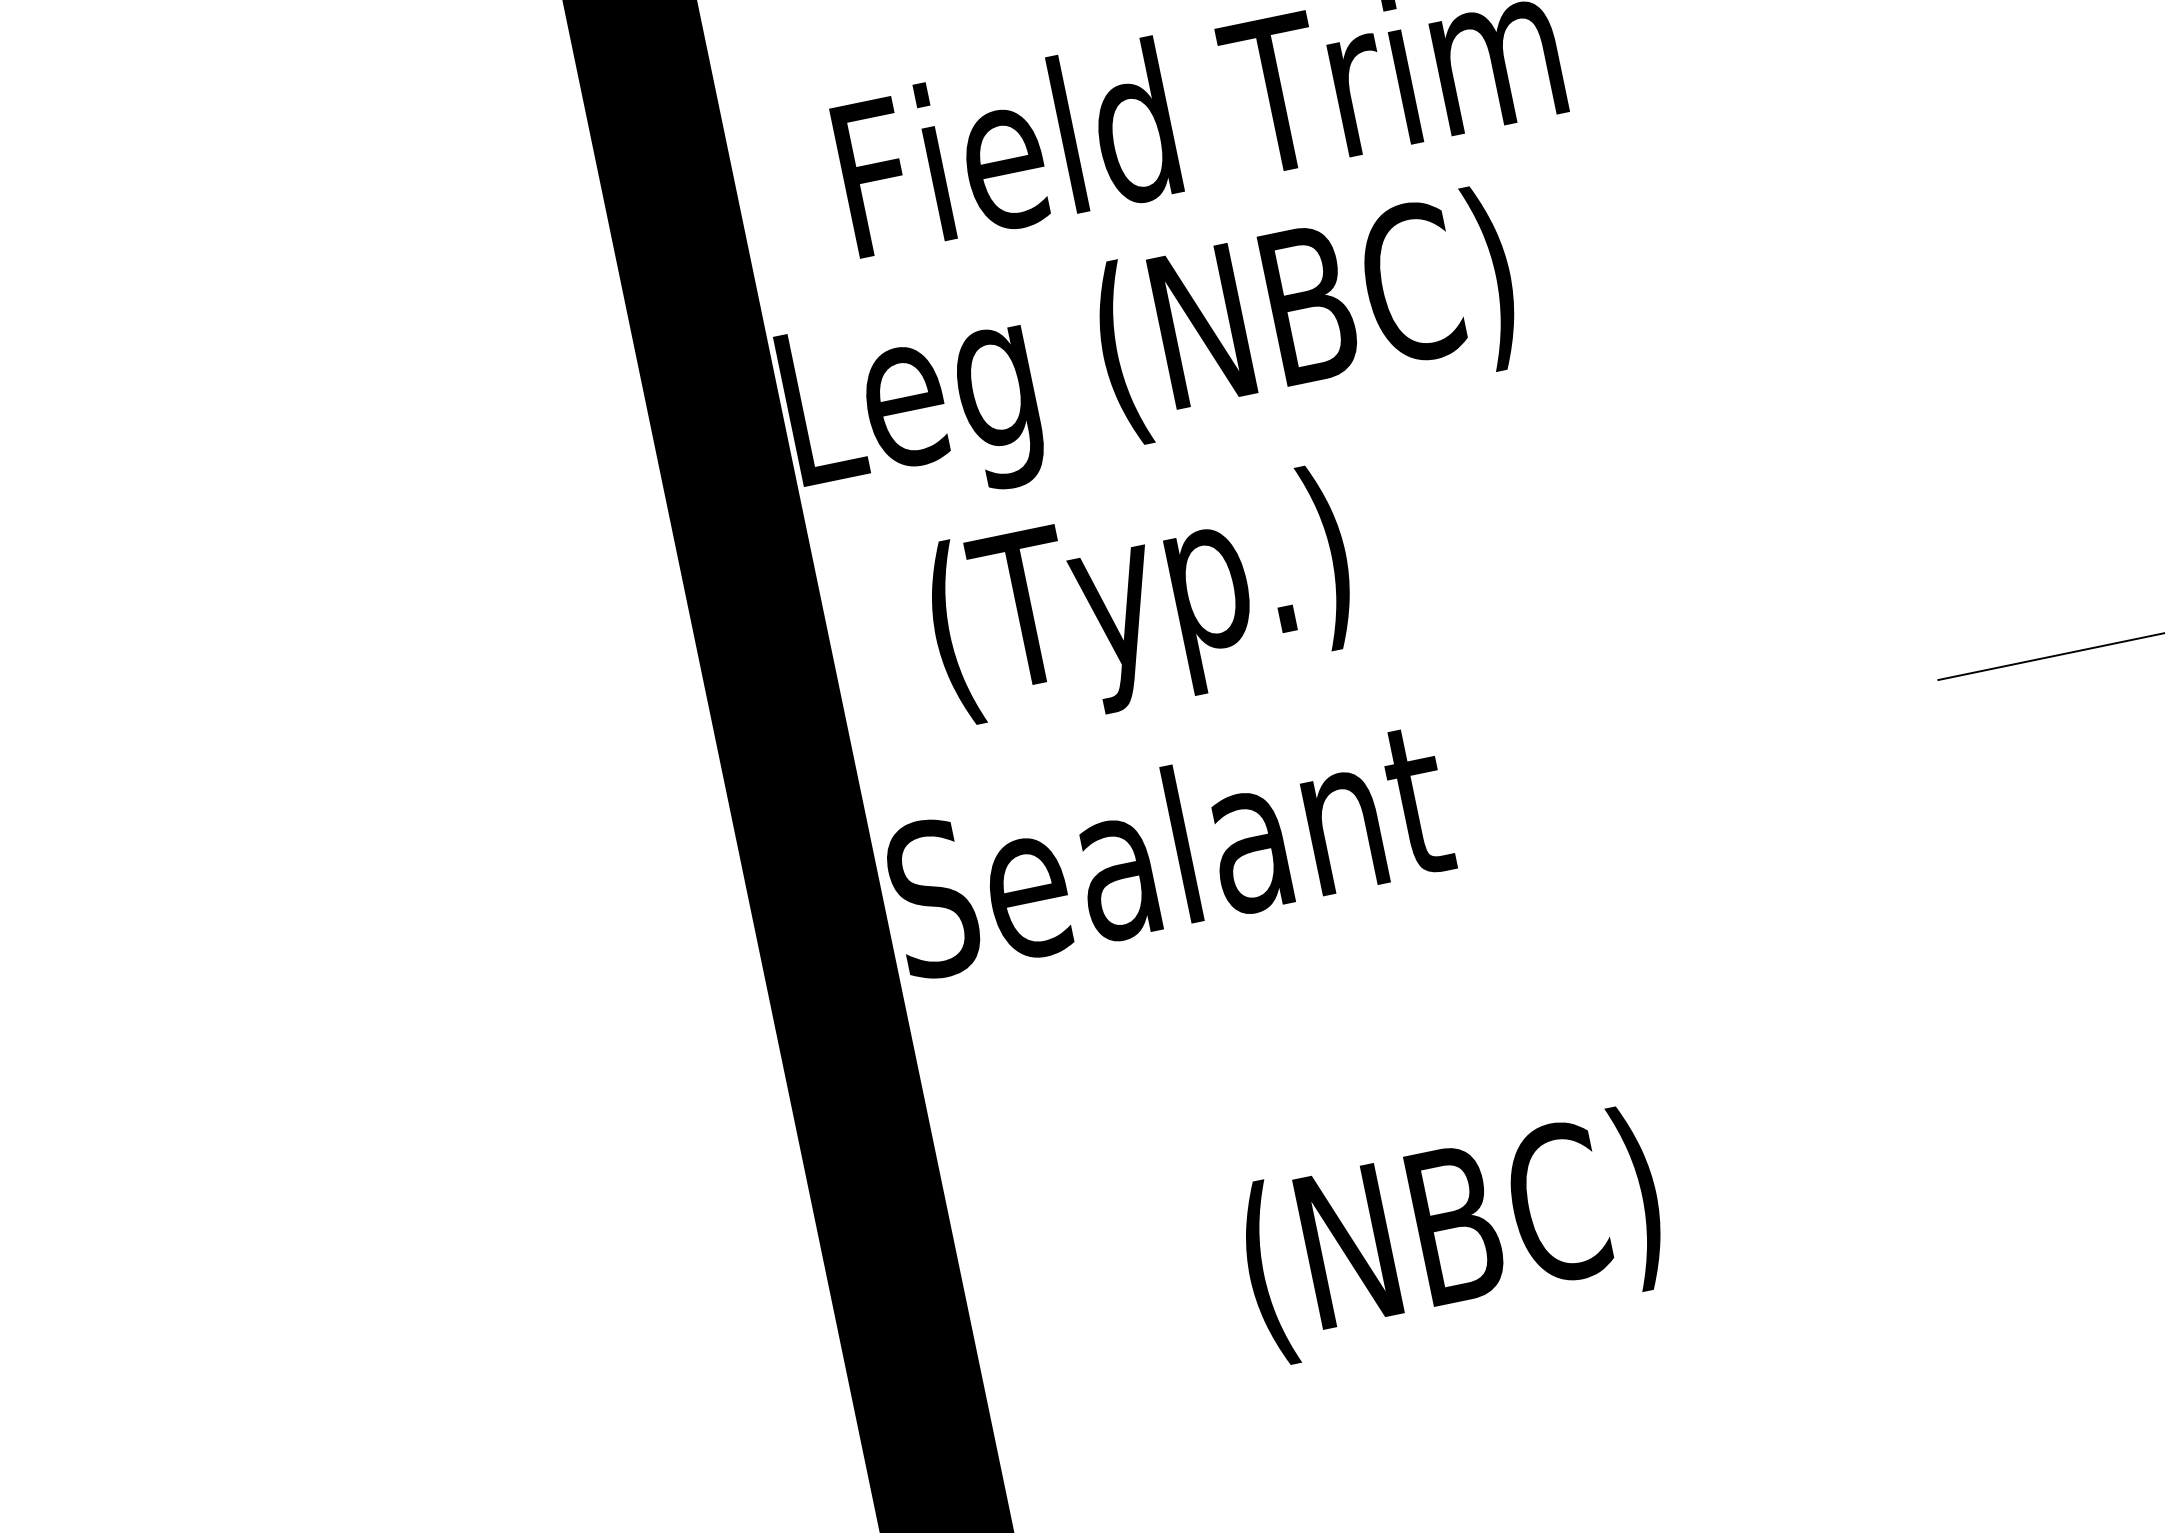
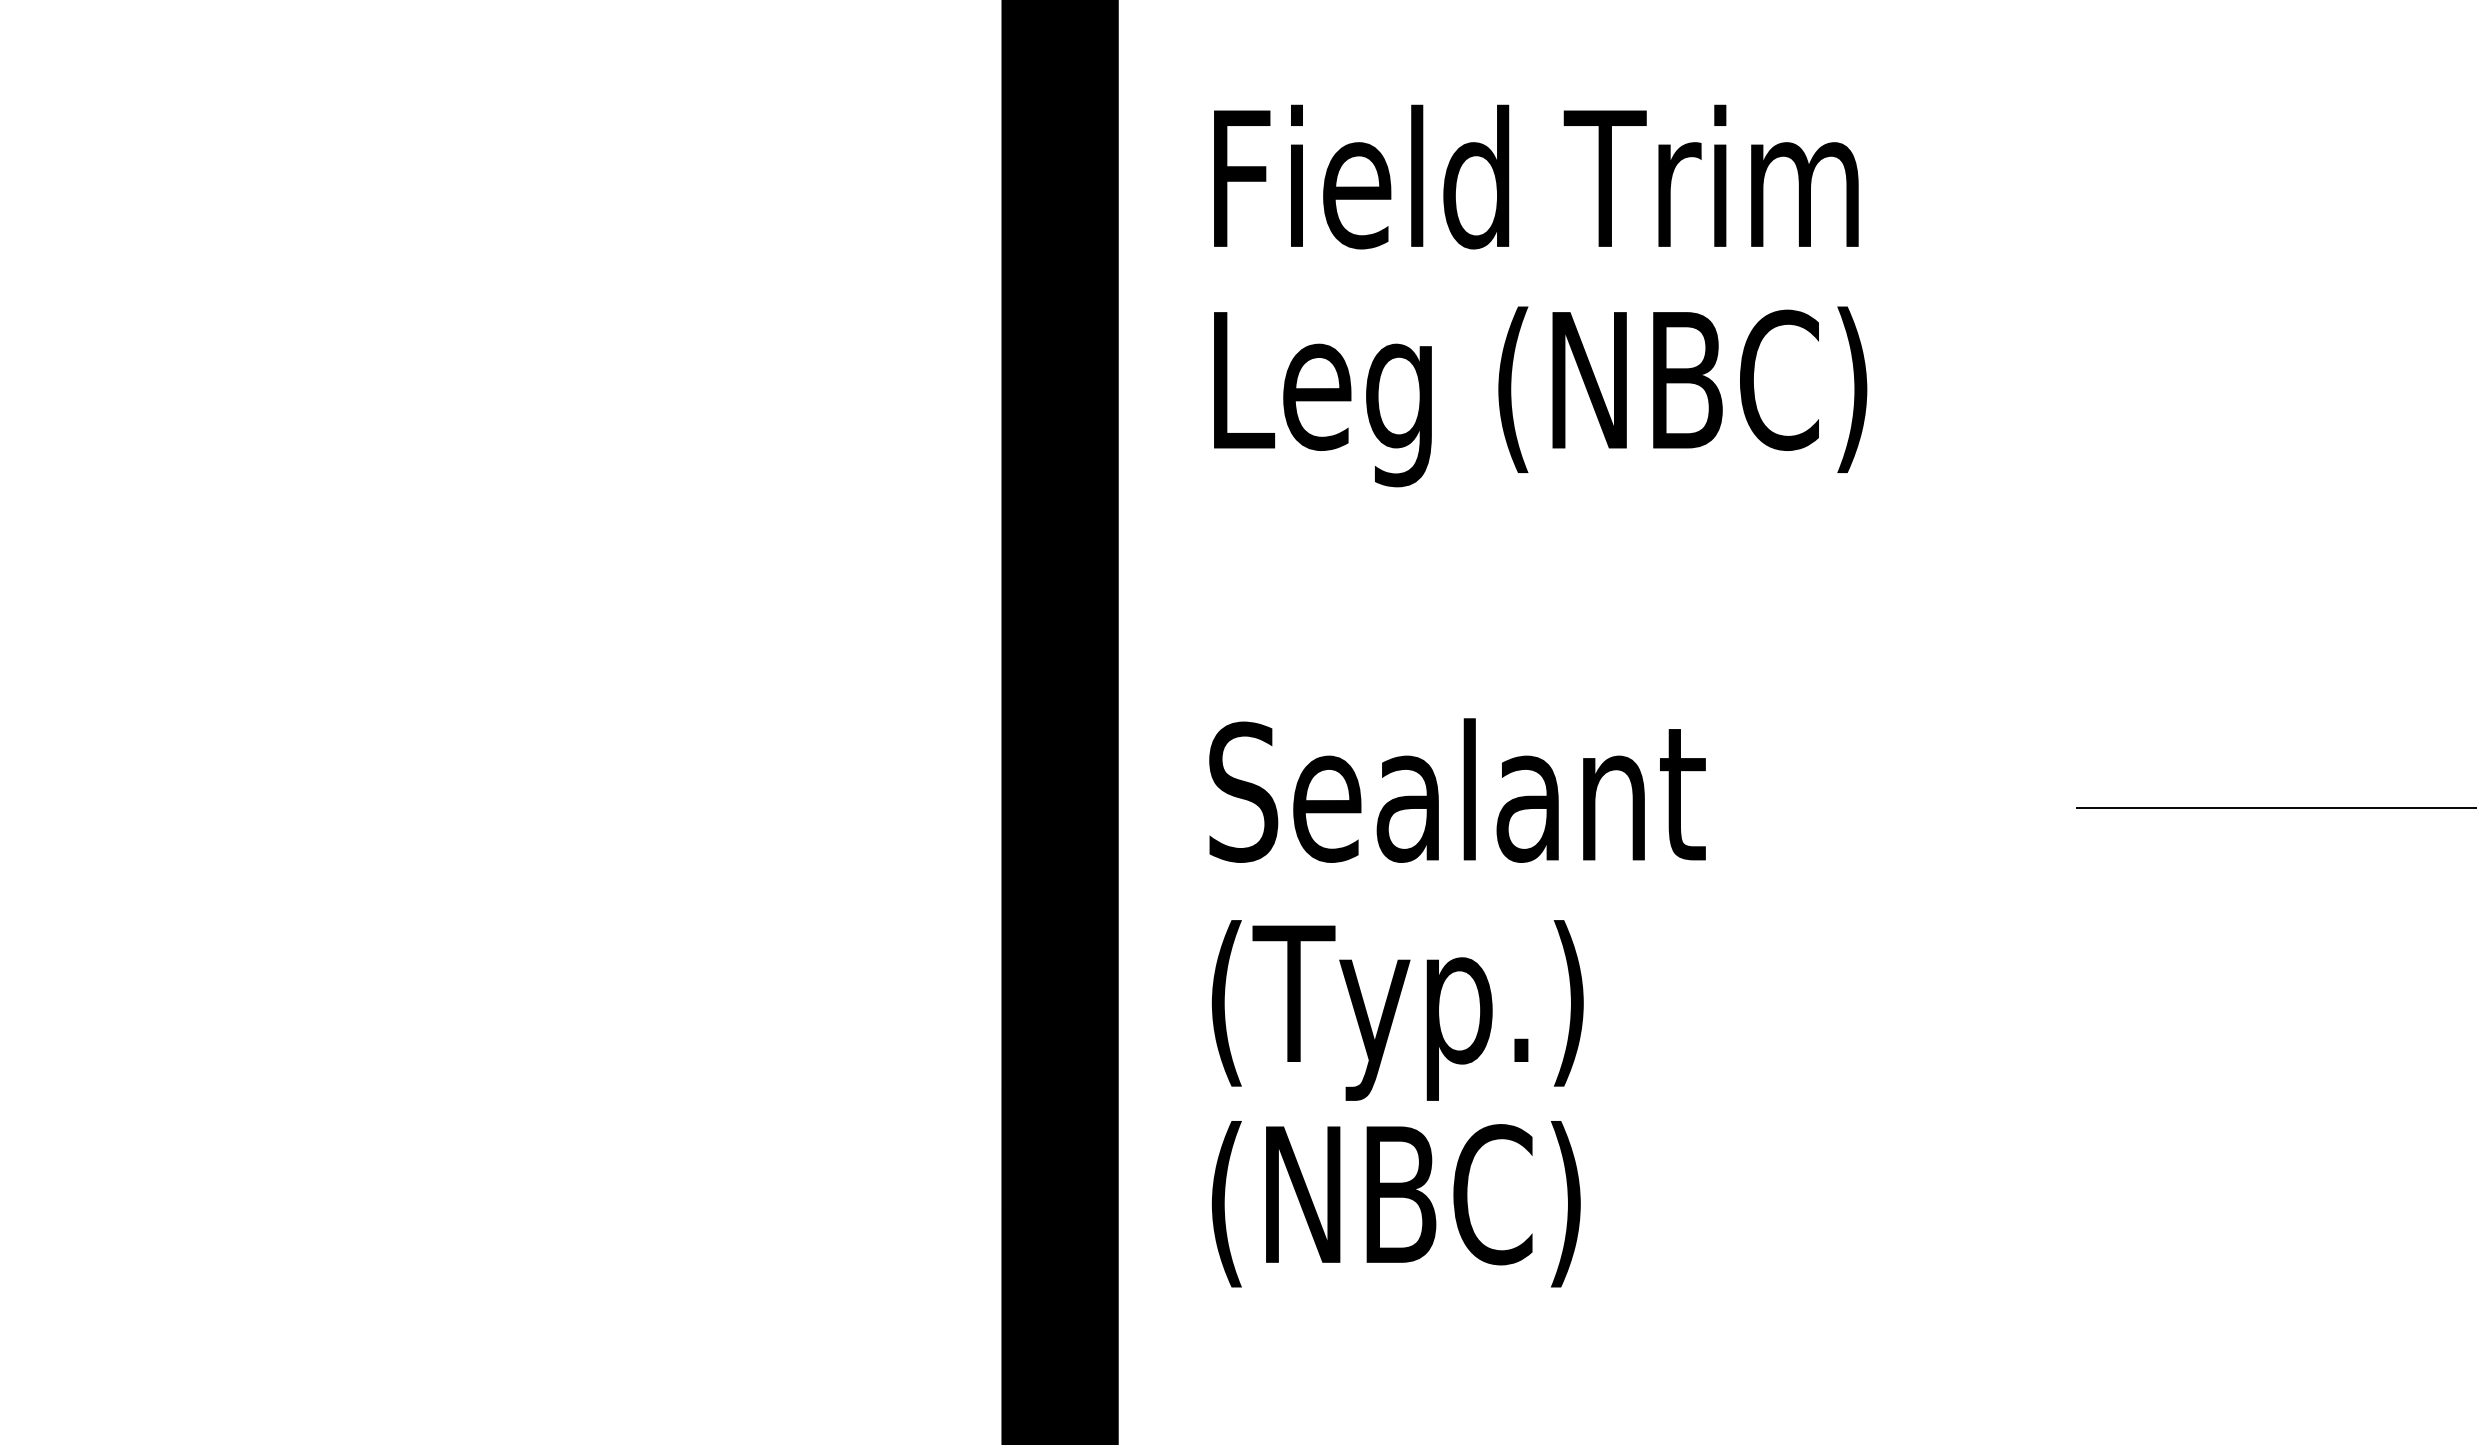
text: (1151, 355) -> (1540, 396), moved
text: (1142, 603) -> (1397, 1010), moved
text: (1168, 848) -> (1457, 790), moved
text: (1452, 1236) -> (1395, 1204), moved

